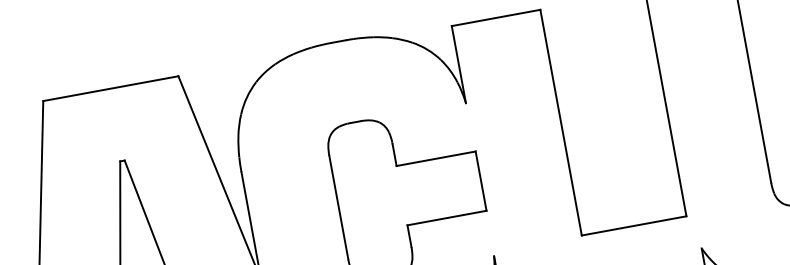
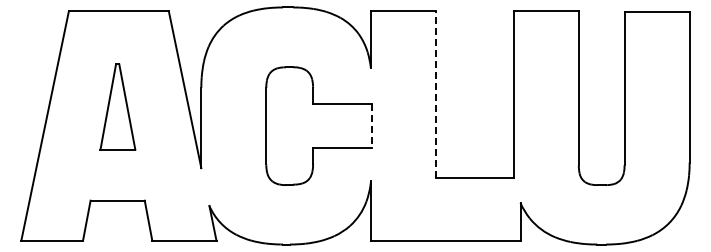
line: (561, 122) -> (436, 94), solid -> dashed
line: (480, 180) -> (371, 125), solid -> dashed

